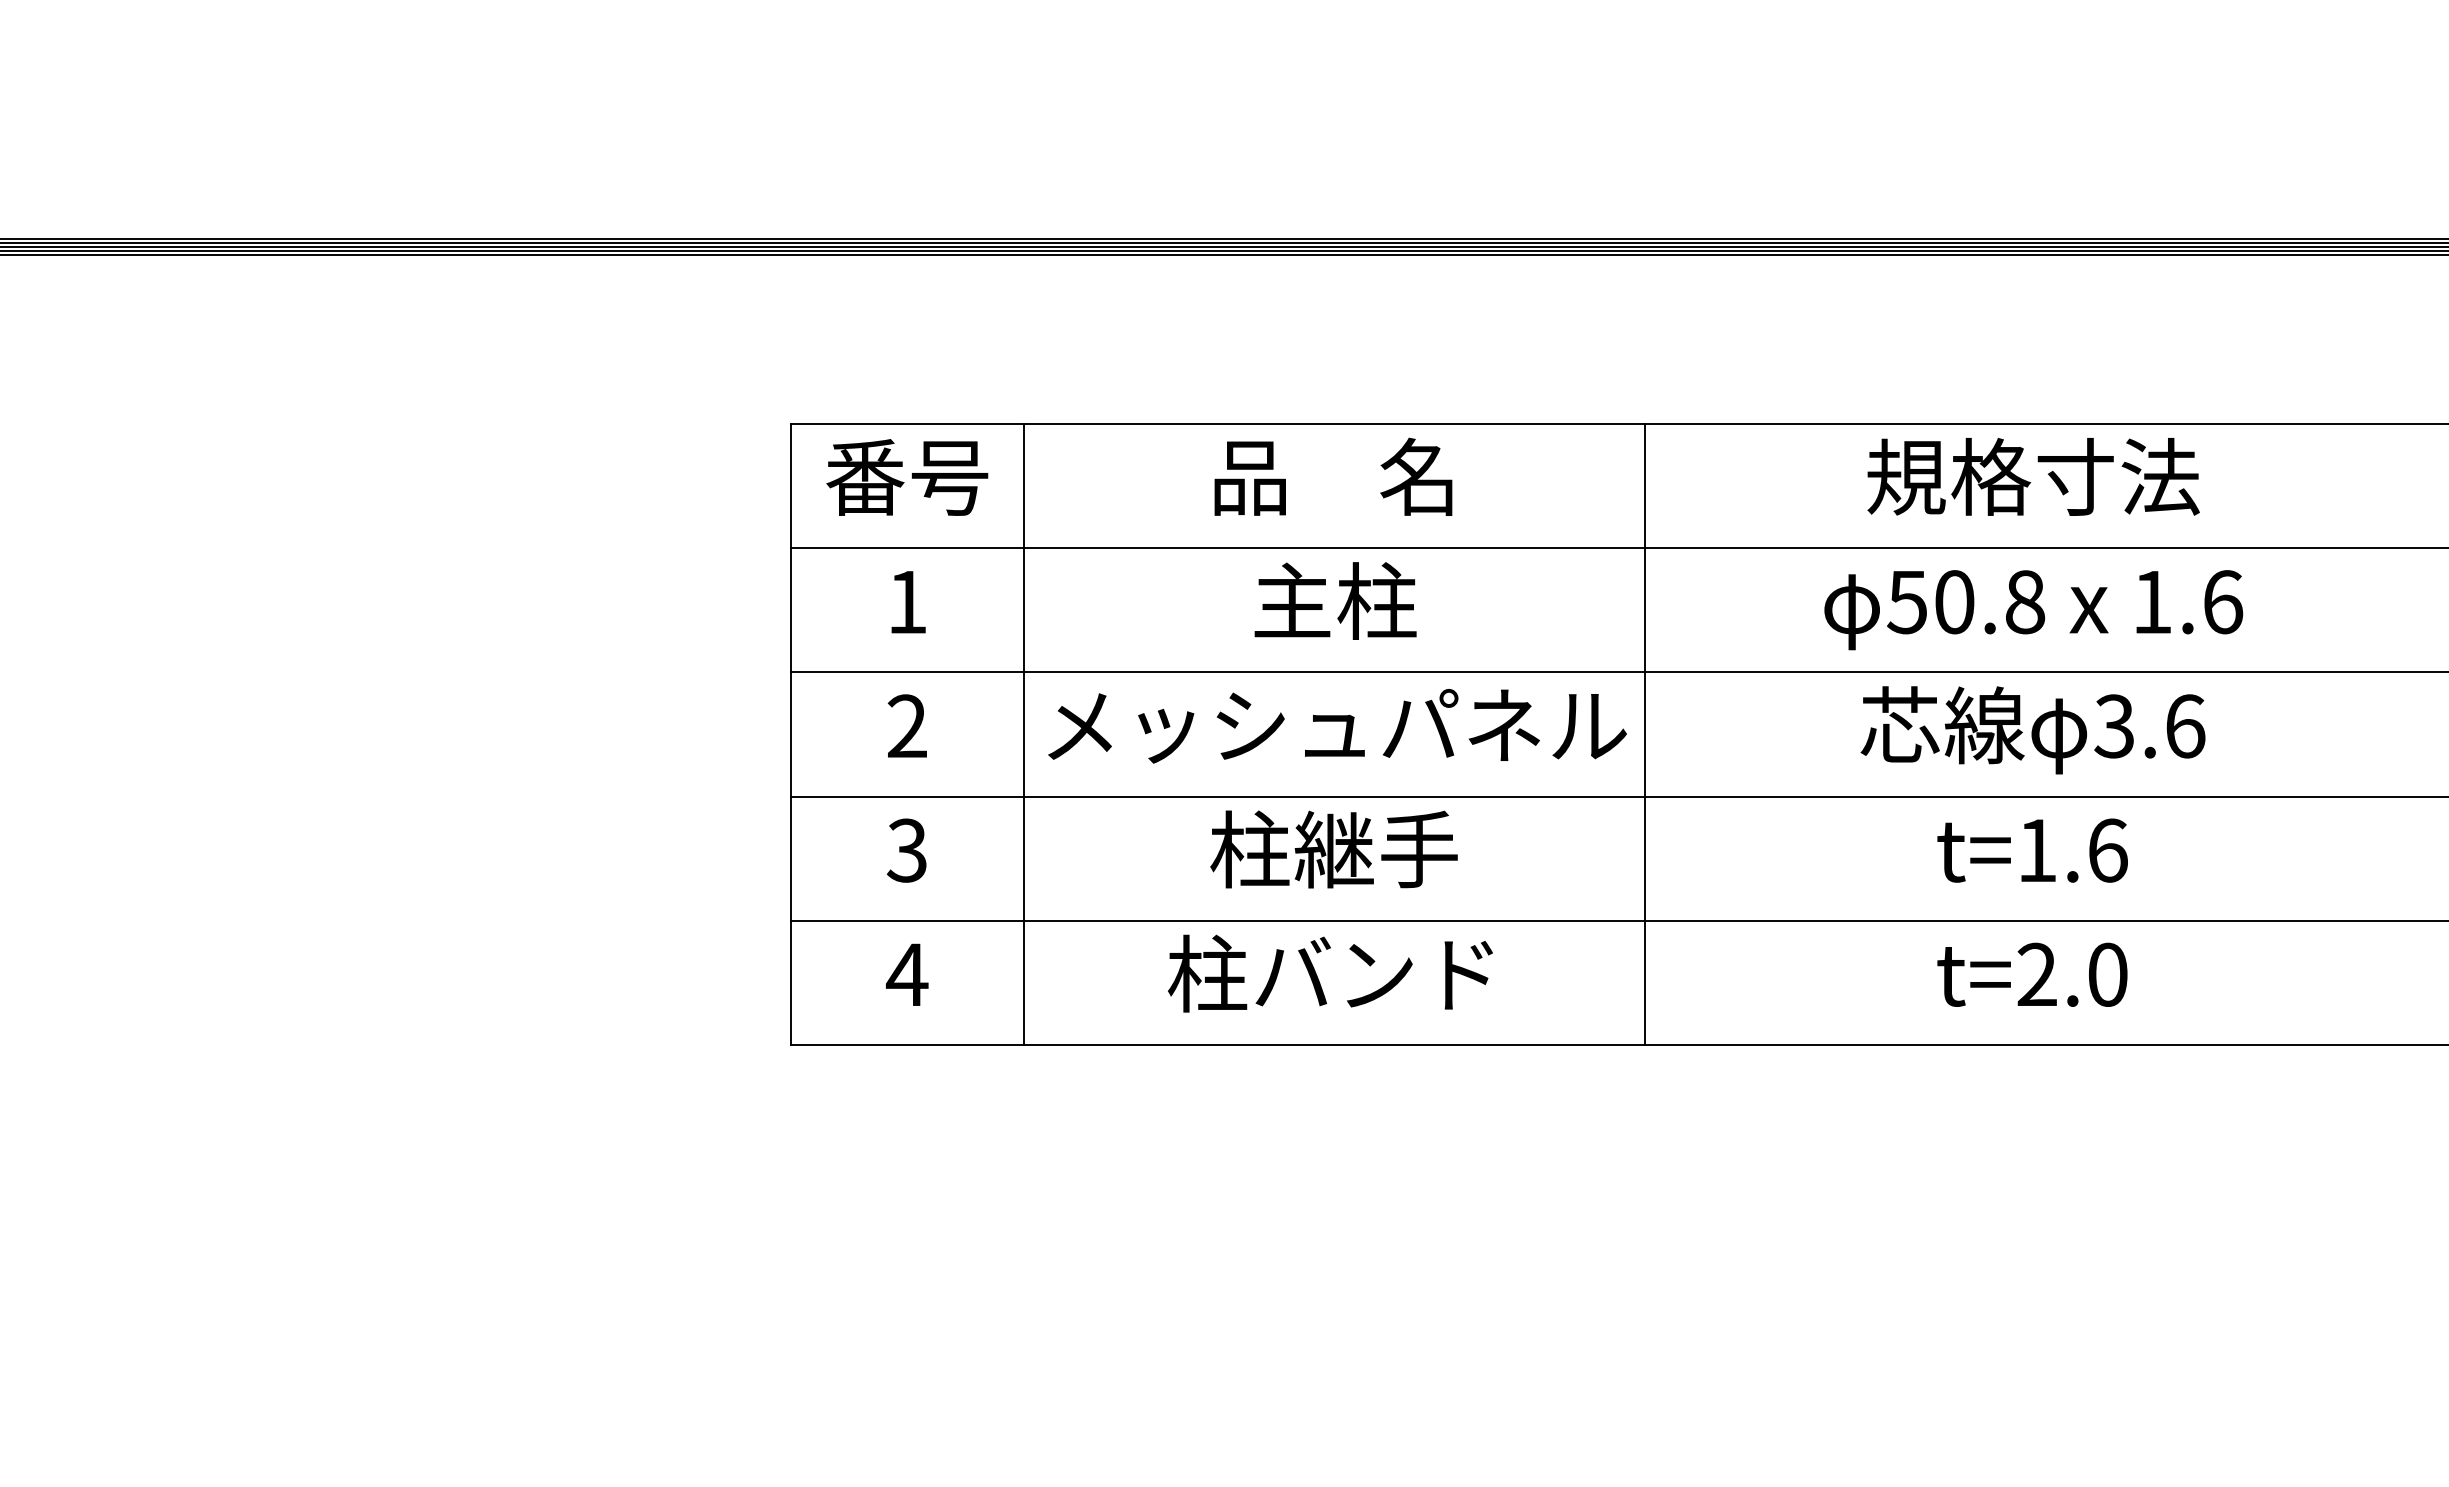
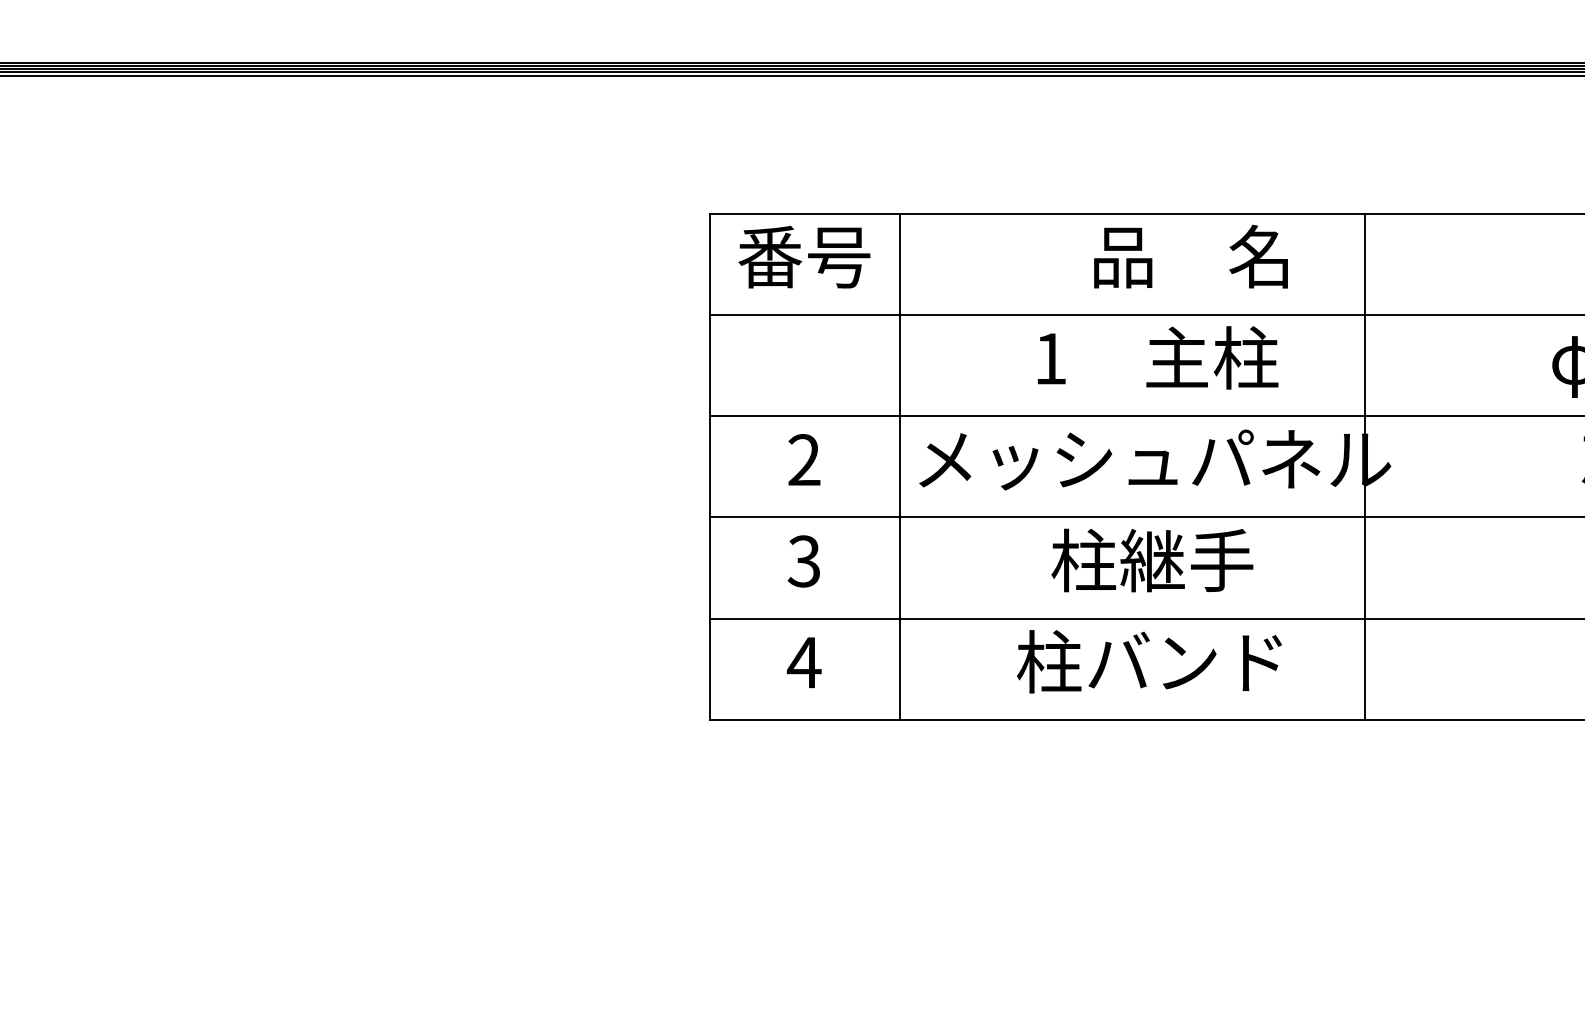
text: (1333, 476) -> (1191, 256), moved
text: (1335, 600) -> (1212, 357), moved
text: (908, 602) -> (1051, 359), moved
line: (1645, 734) -> (1365, 466), moved

